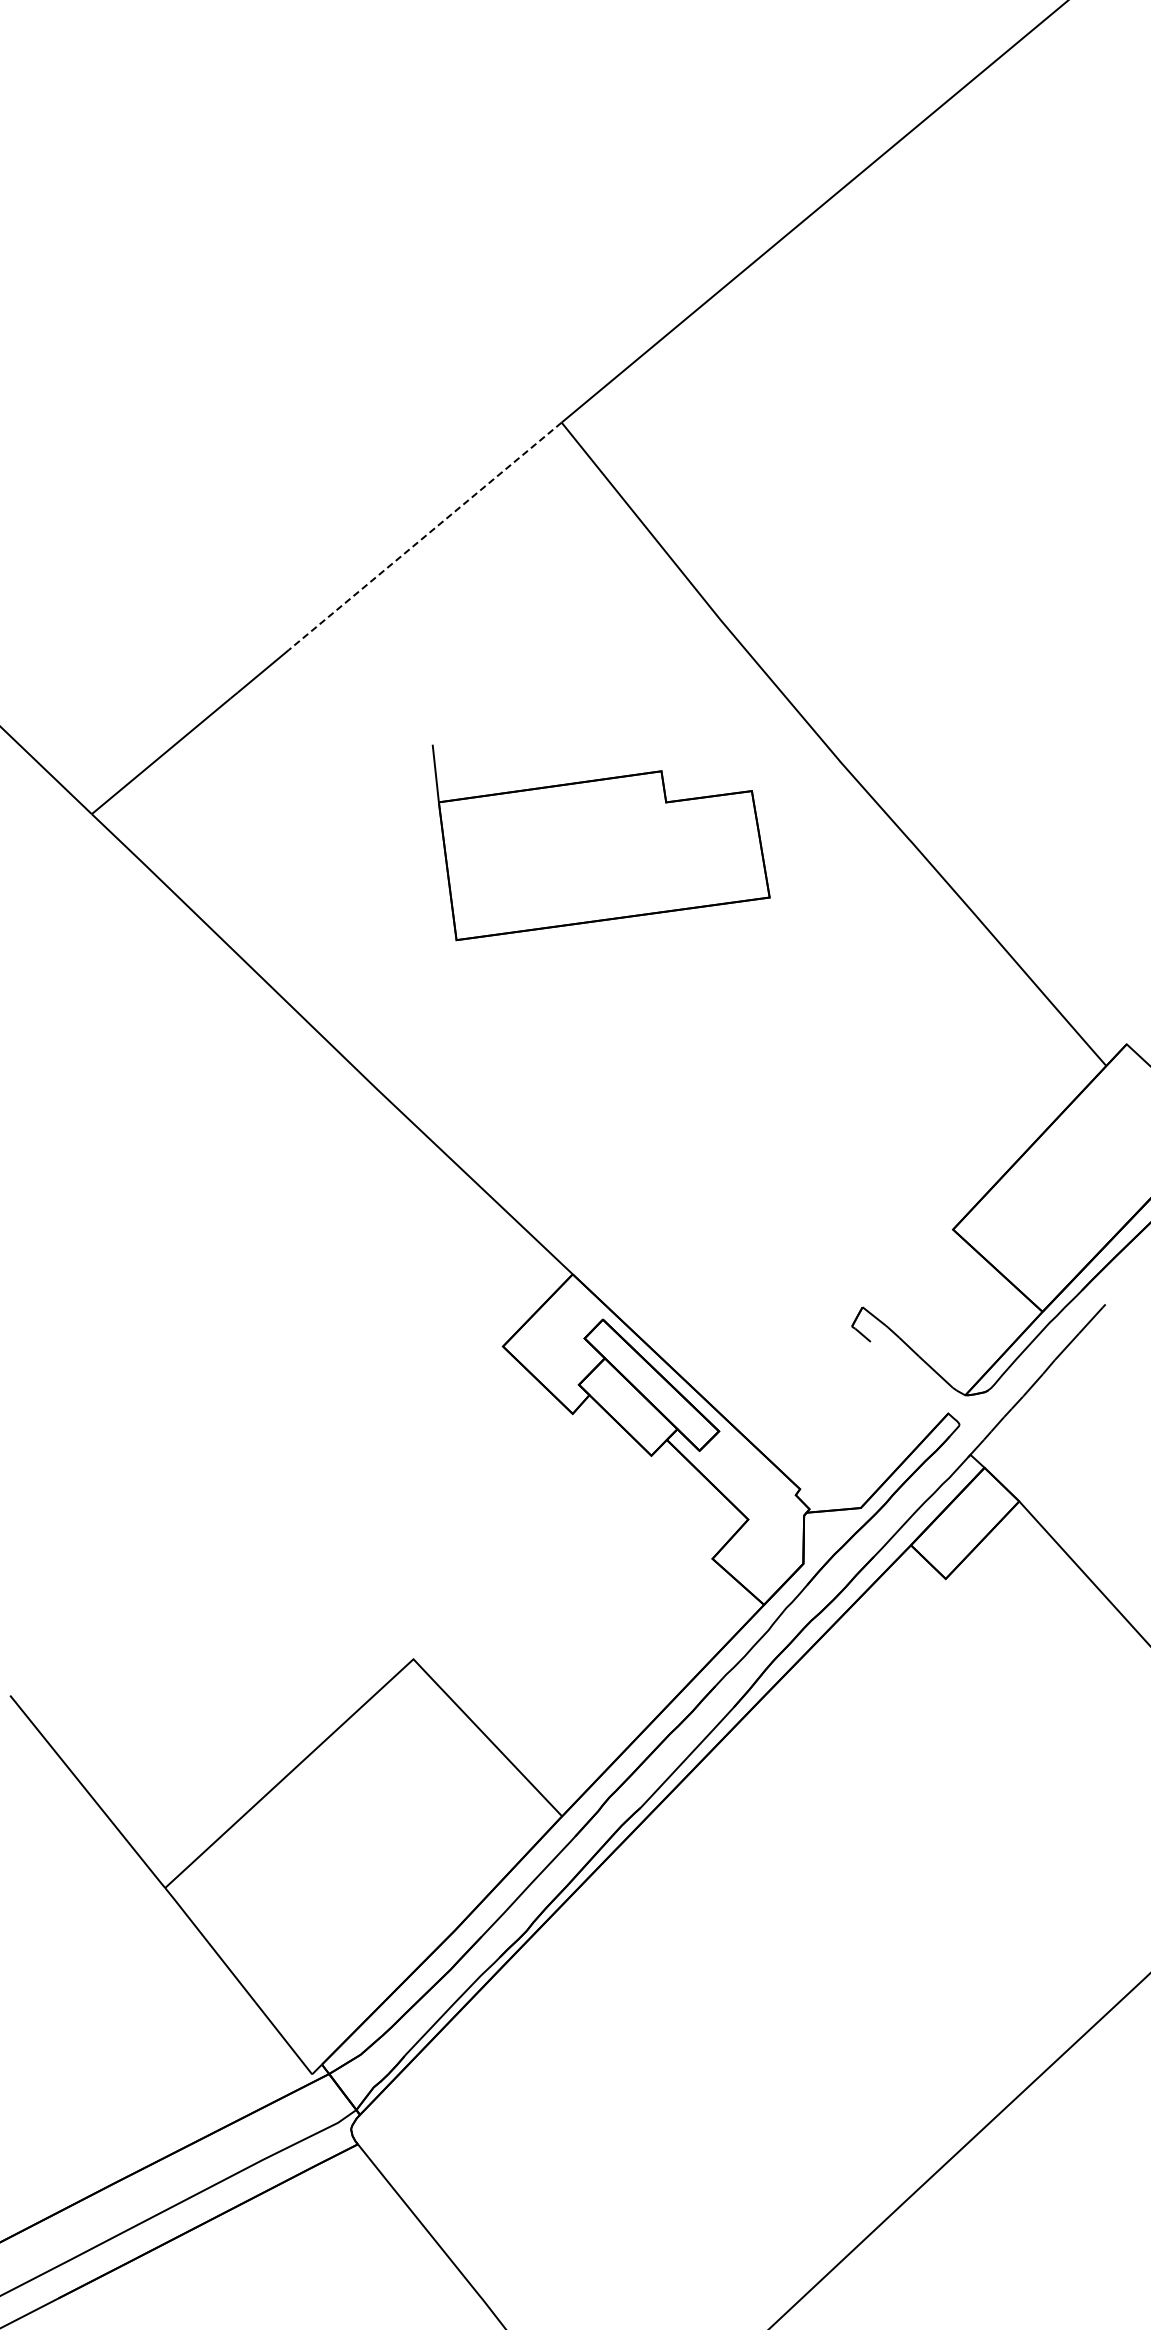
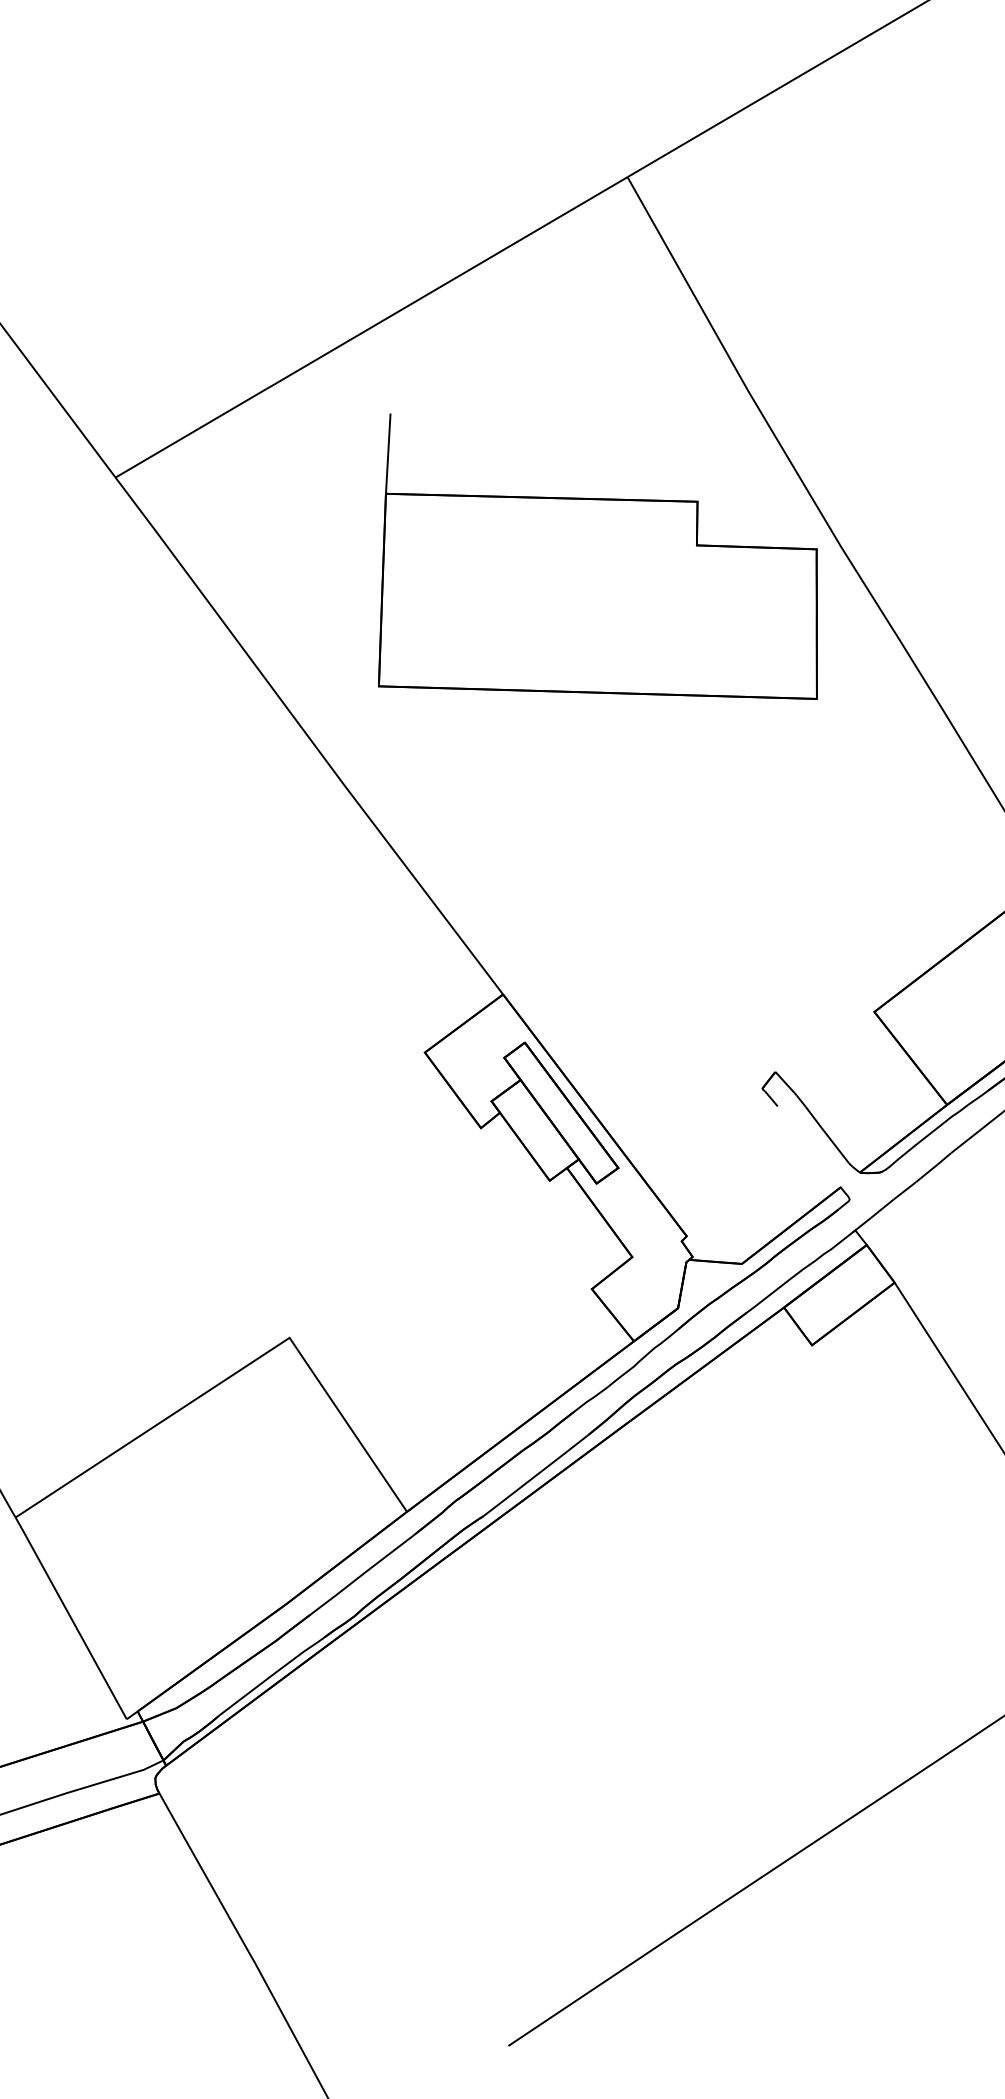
line: (425, 536) -> (479, 264), dashed -> solid
part: (600, 842) -> (598, 585), size x1.43

